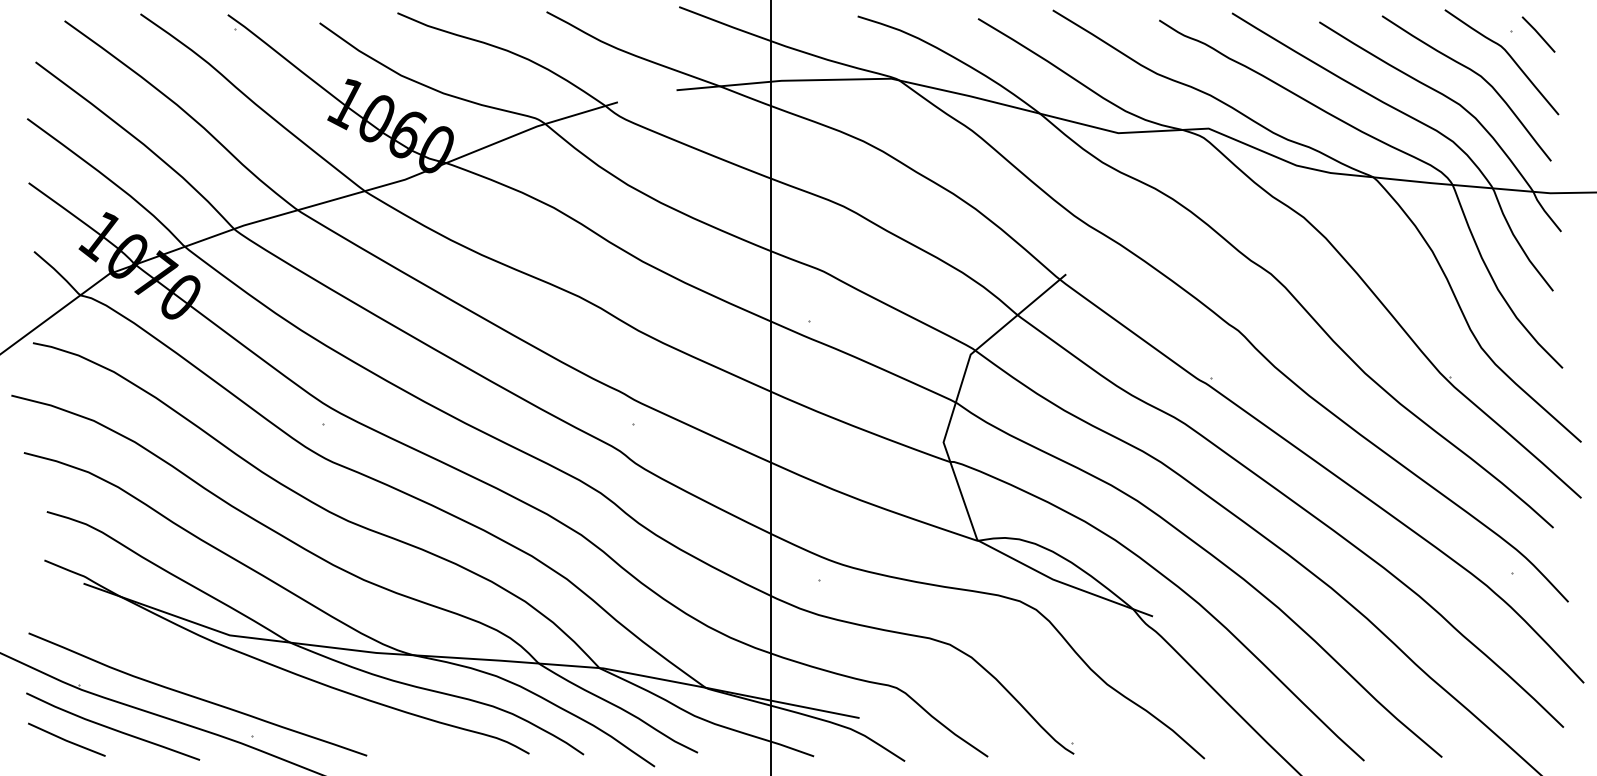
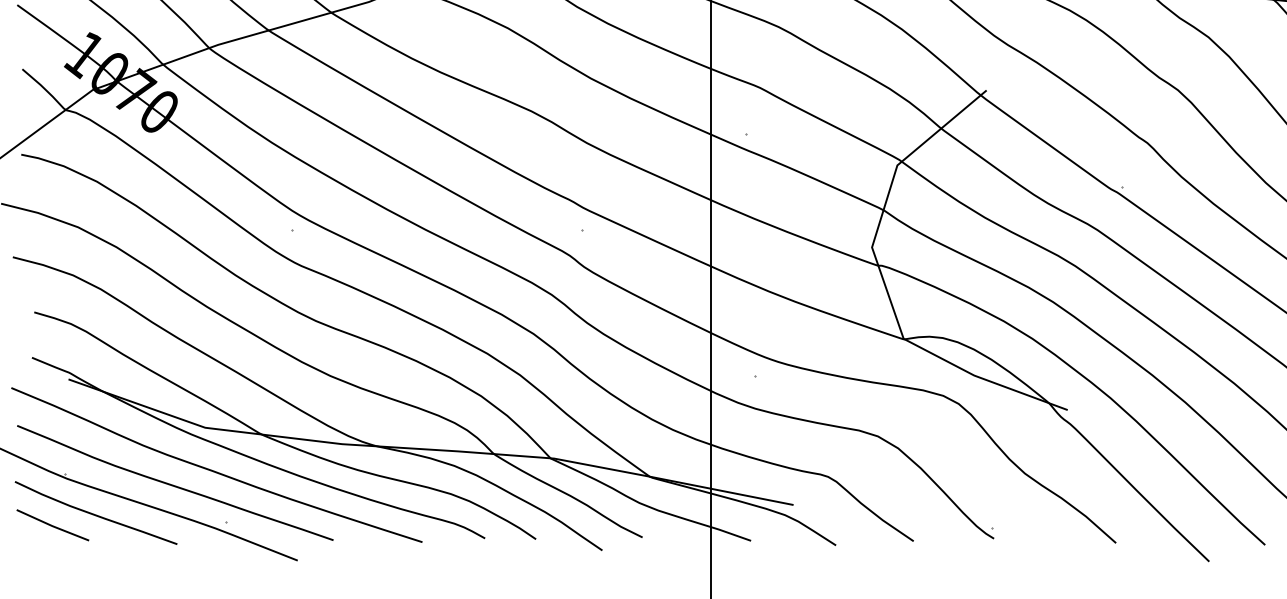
curve: (240, 681) -> (215, 470), added

